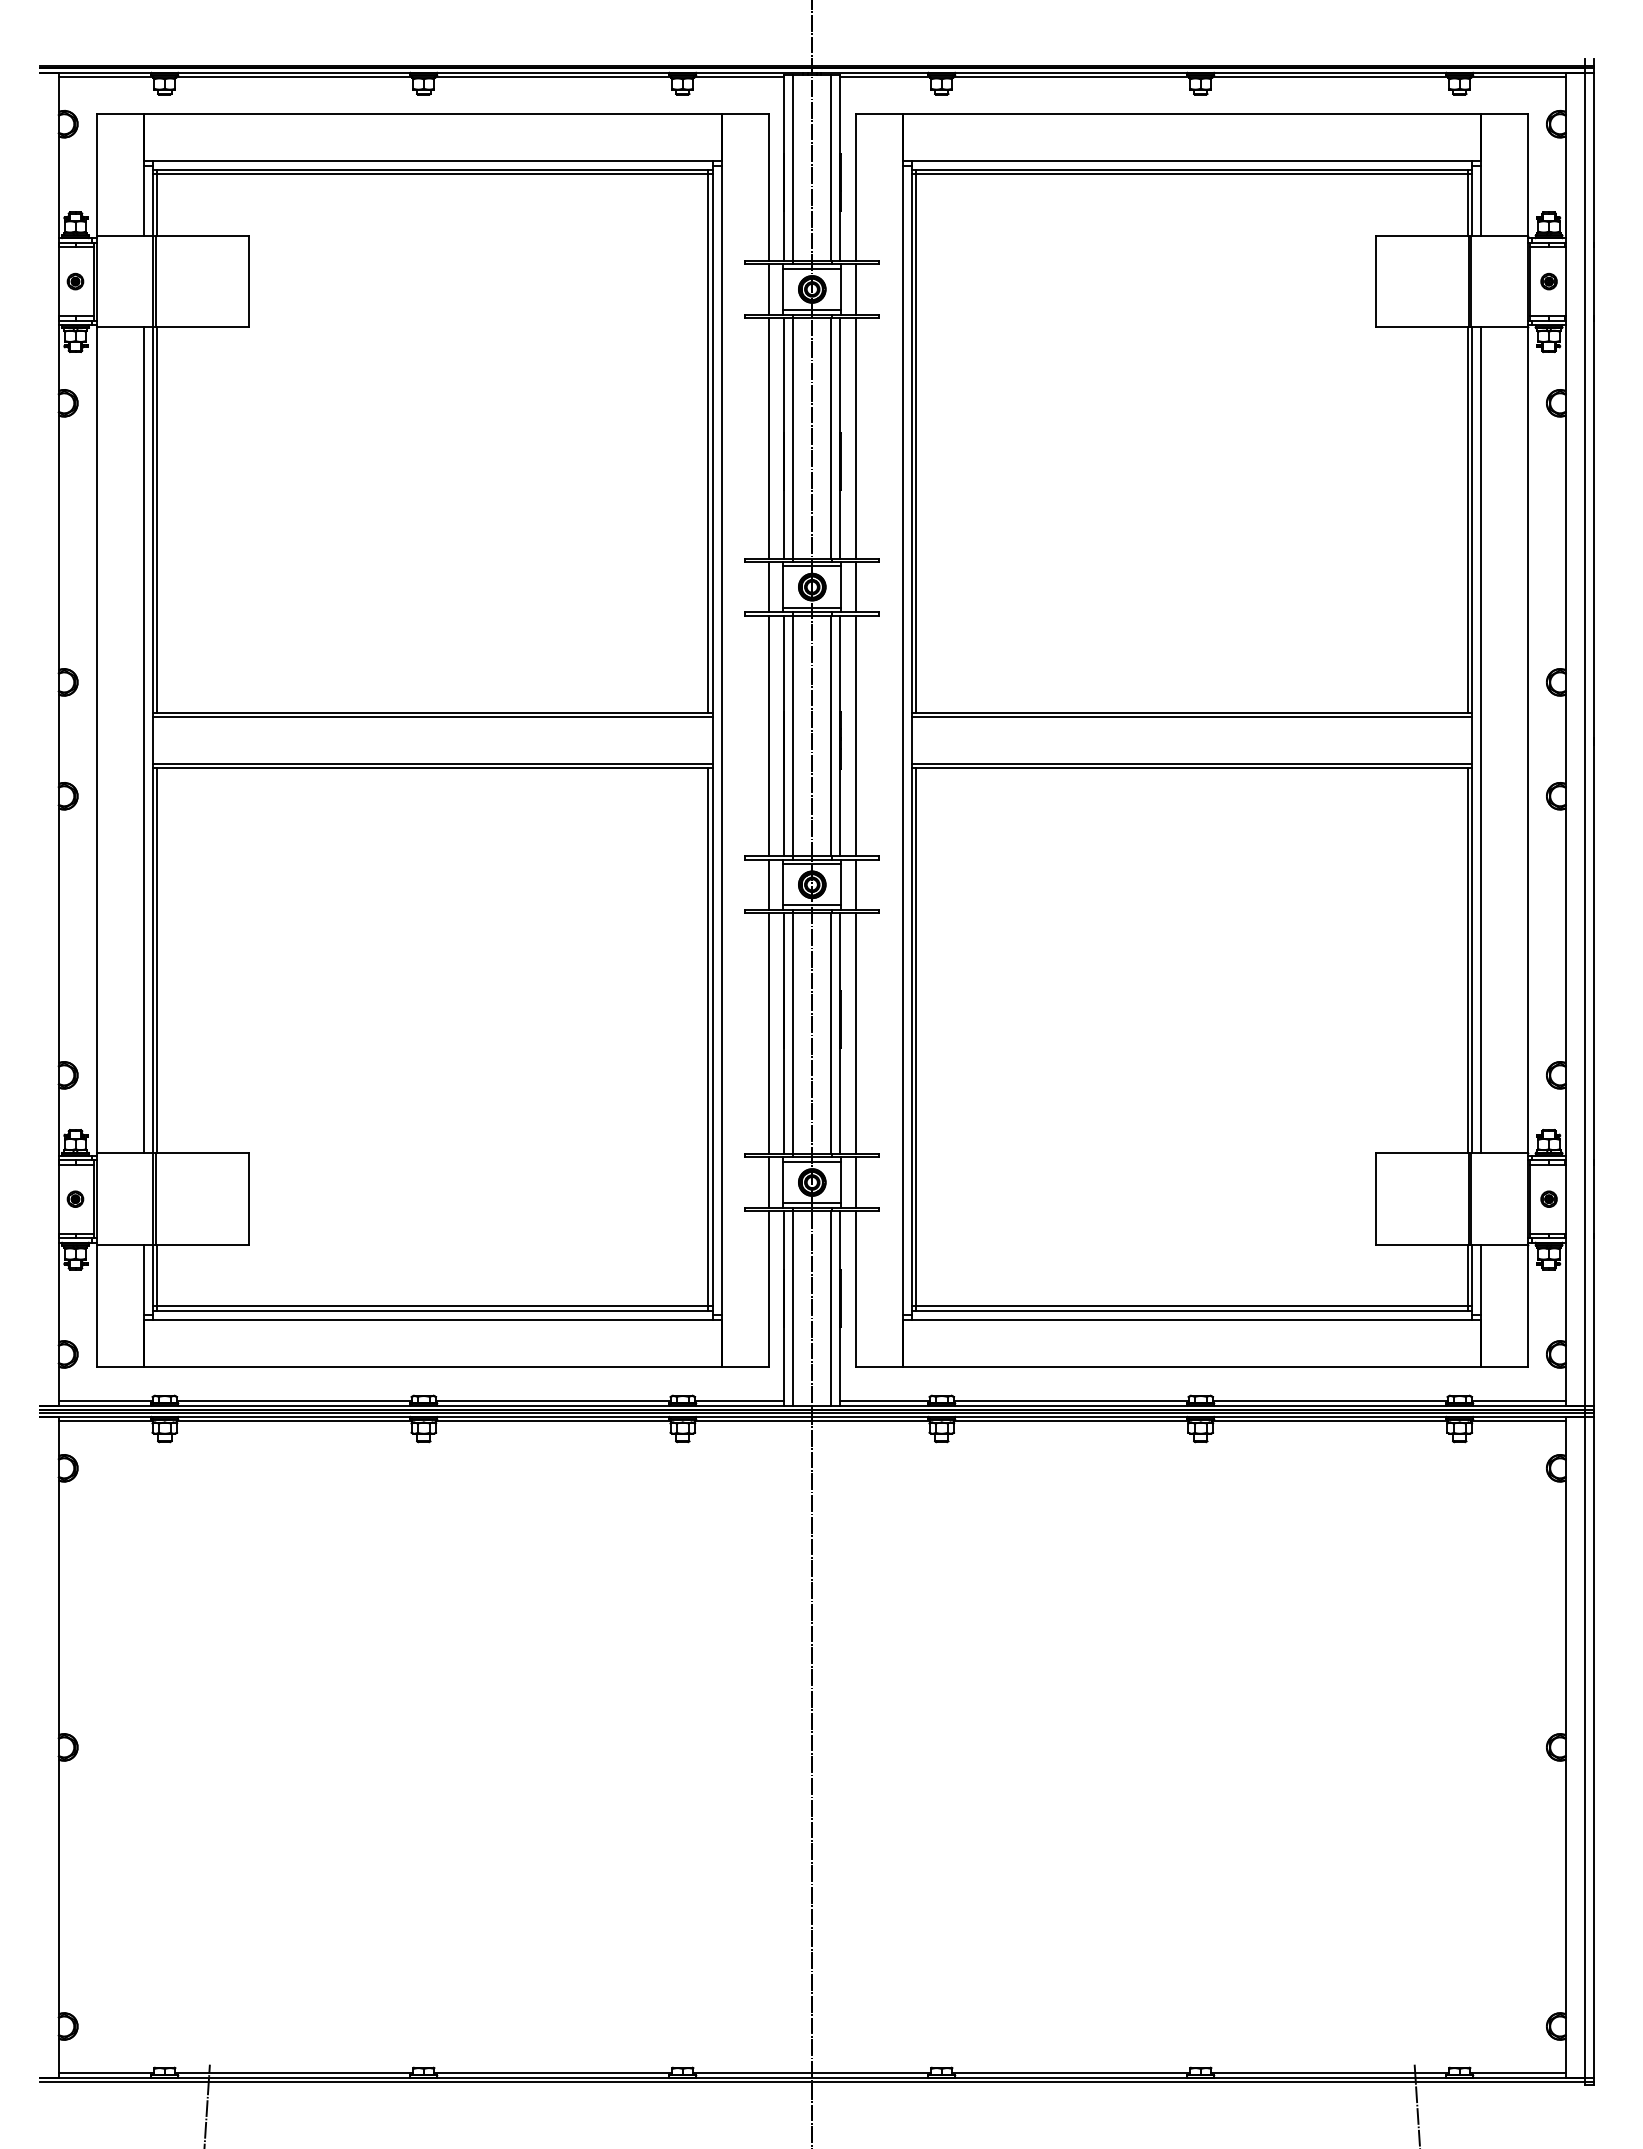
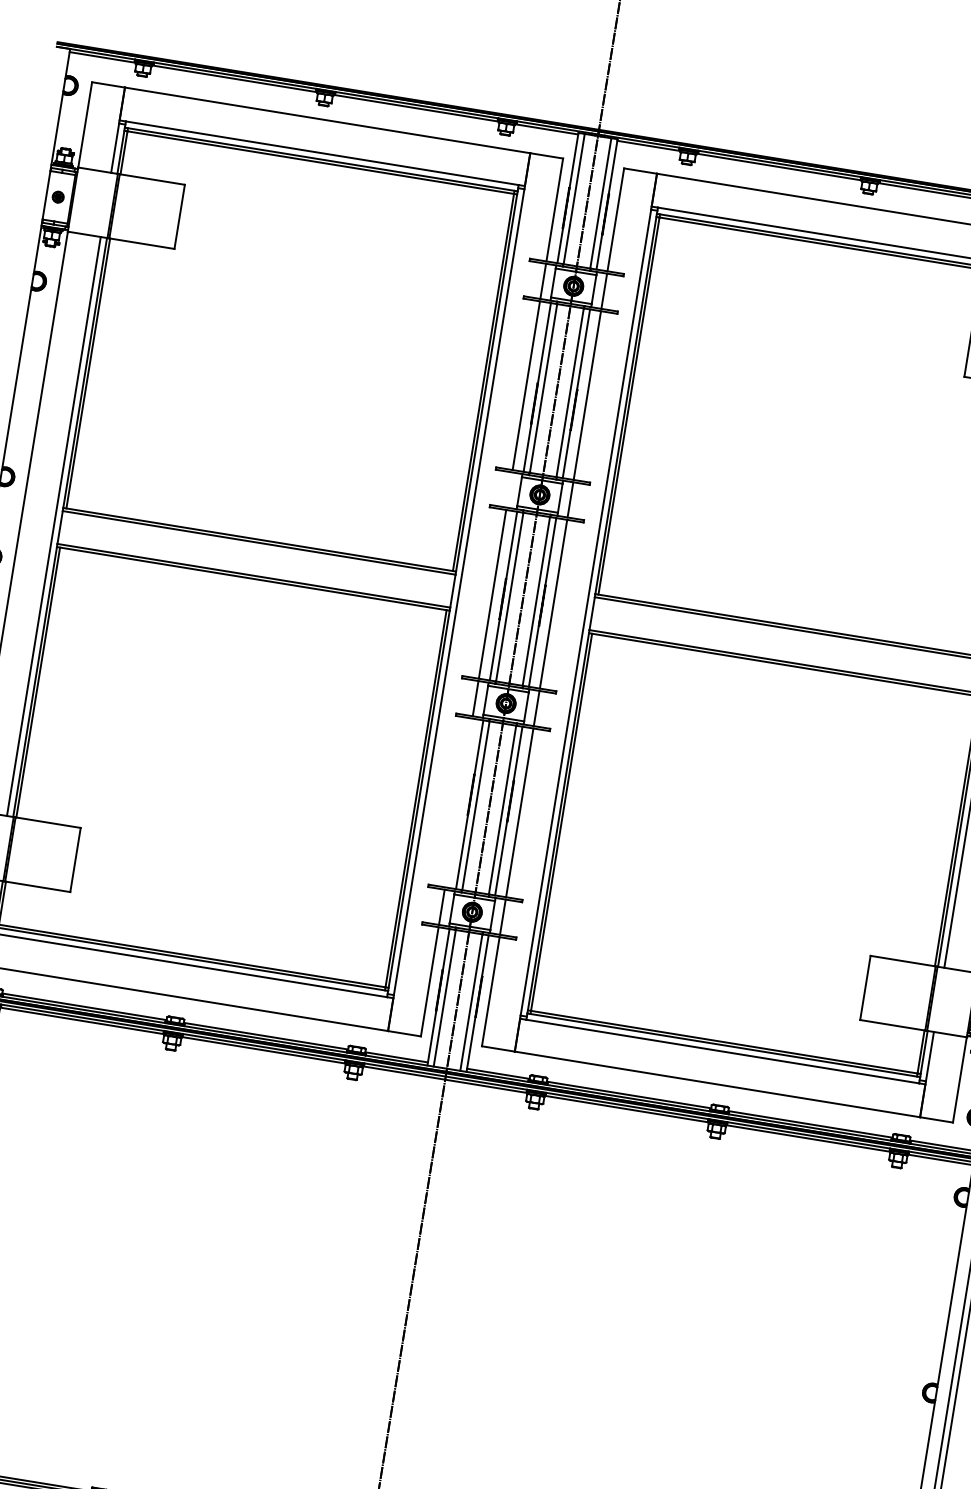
line: (768, 587) -> (509, 490), removed
line: (768, 1033) -> (458, 802), removed

